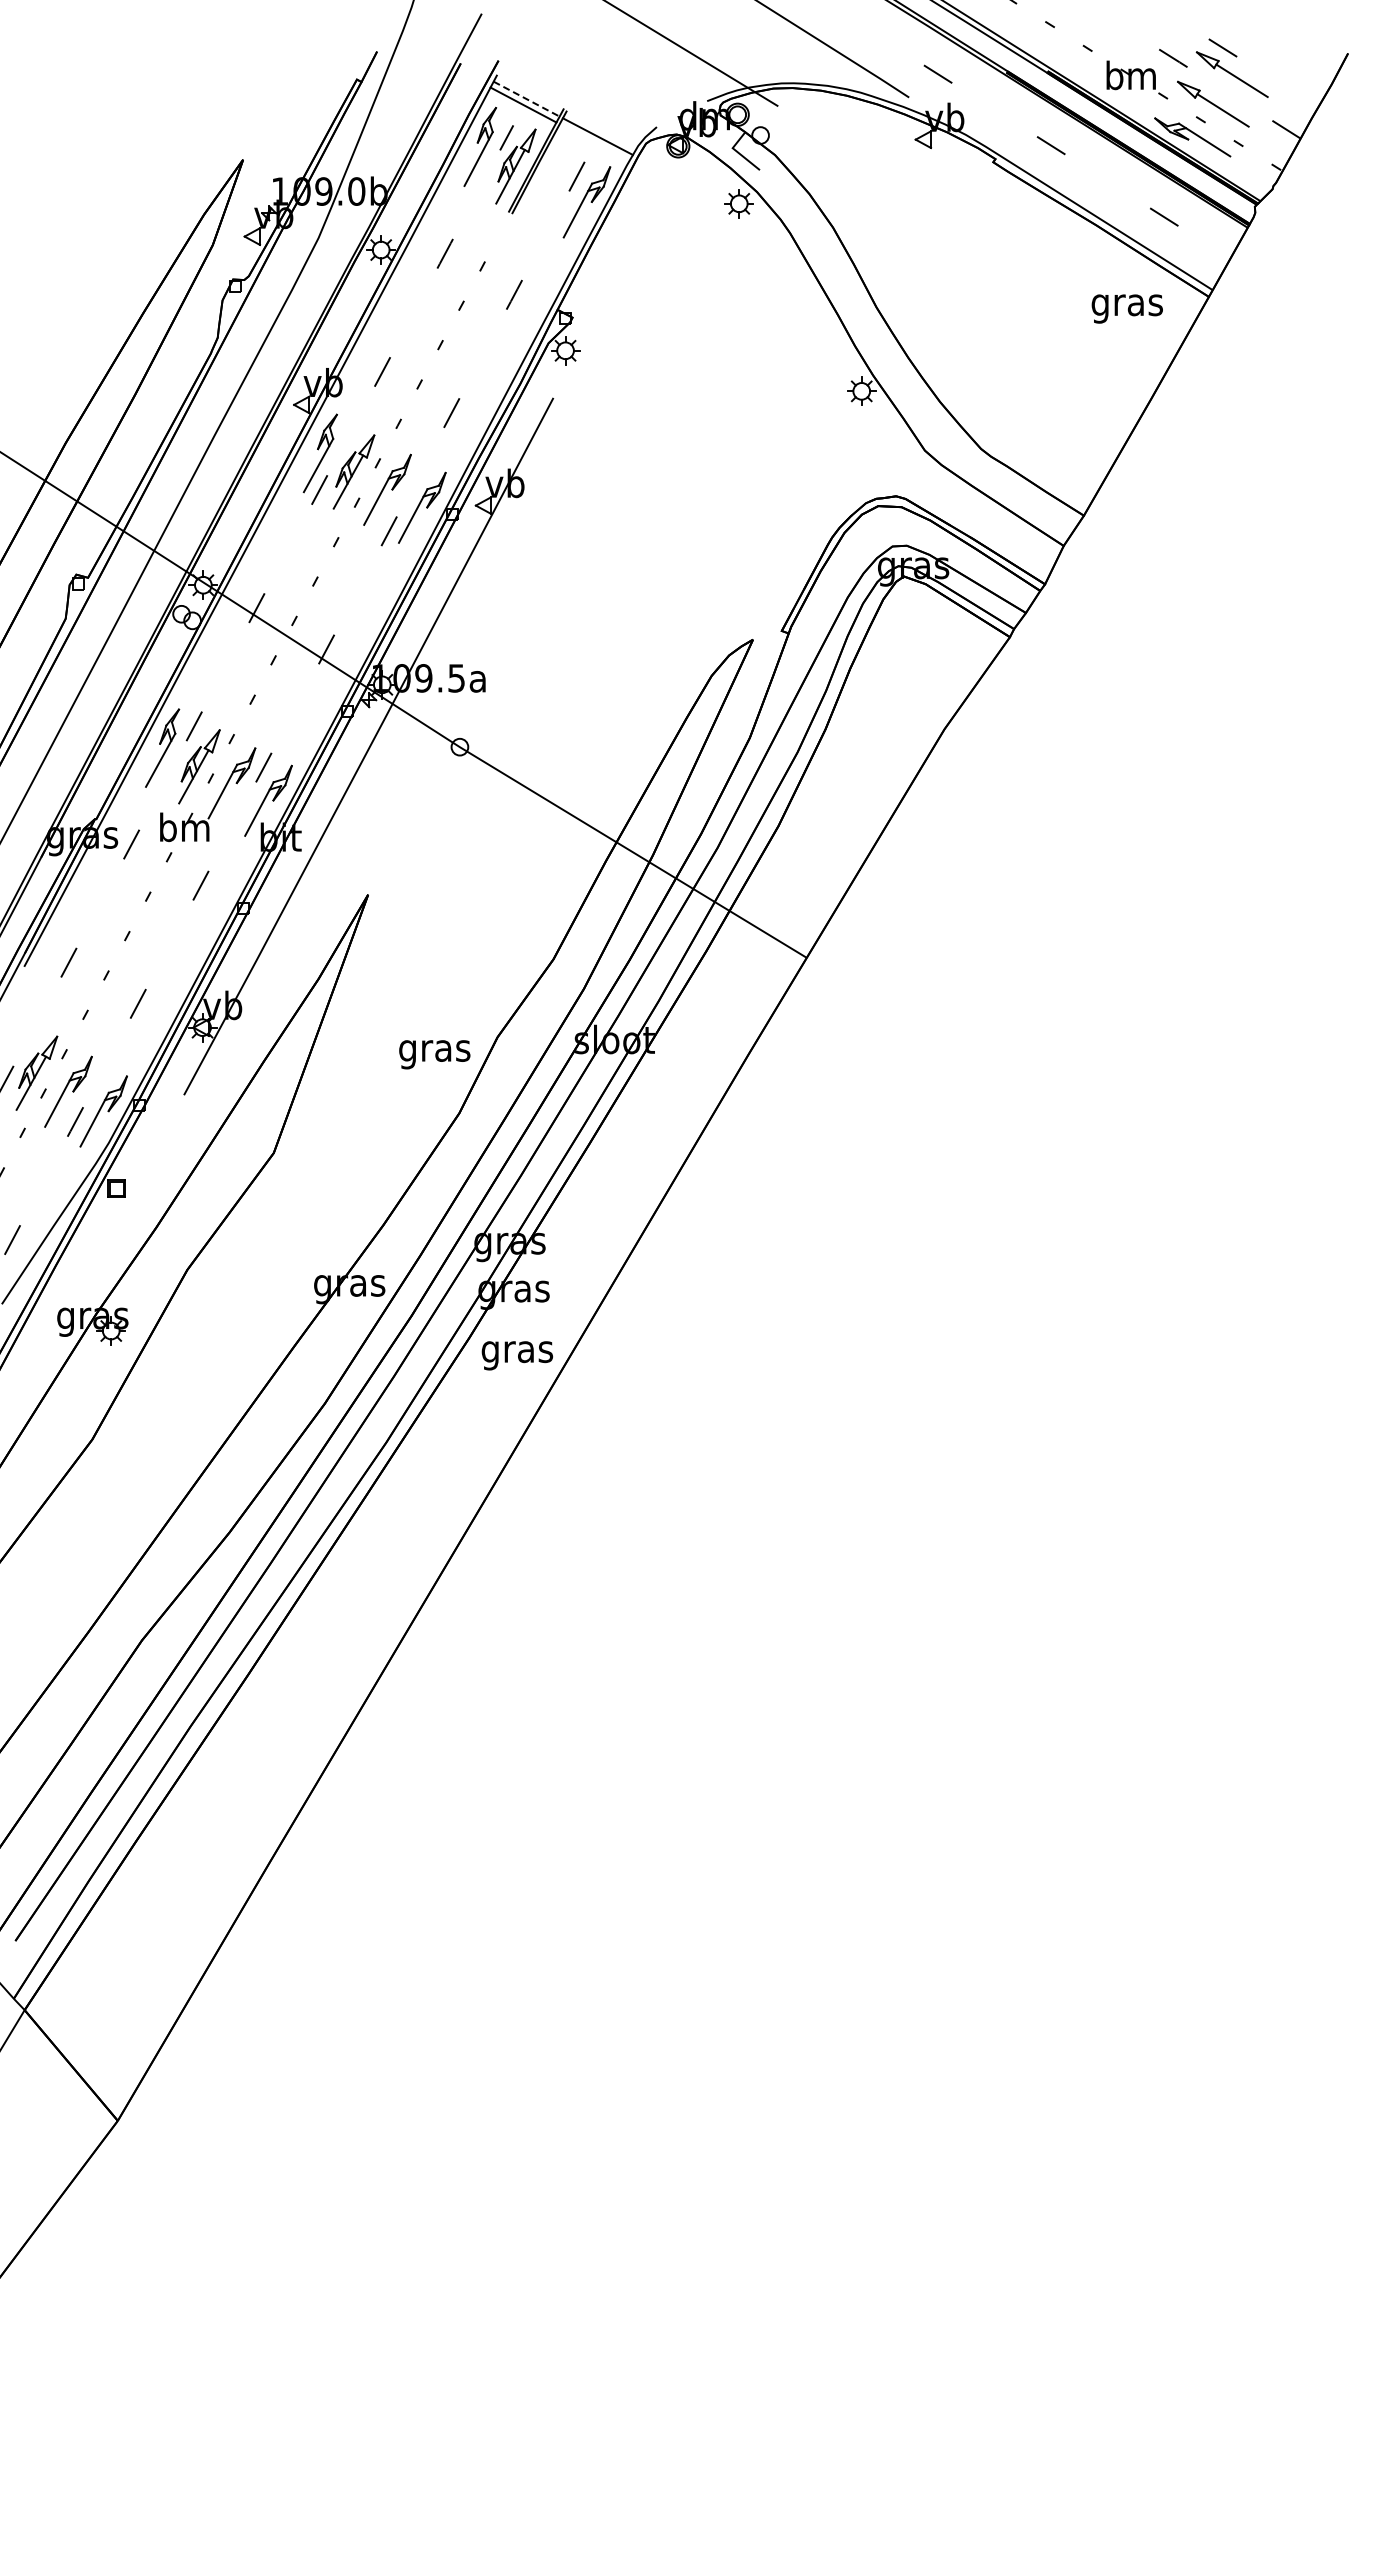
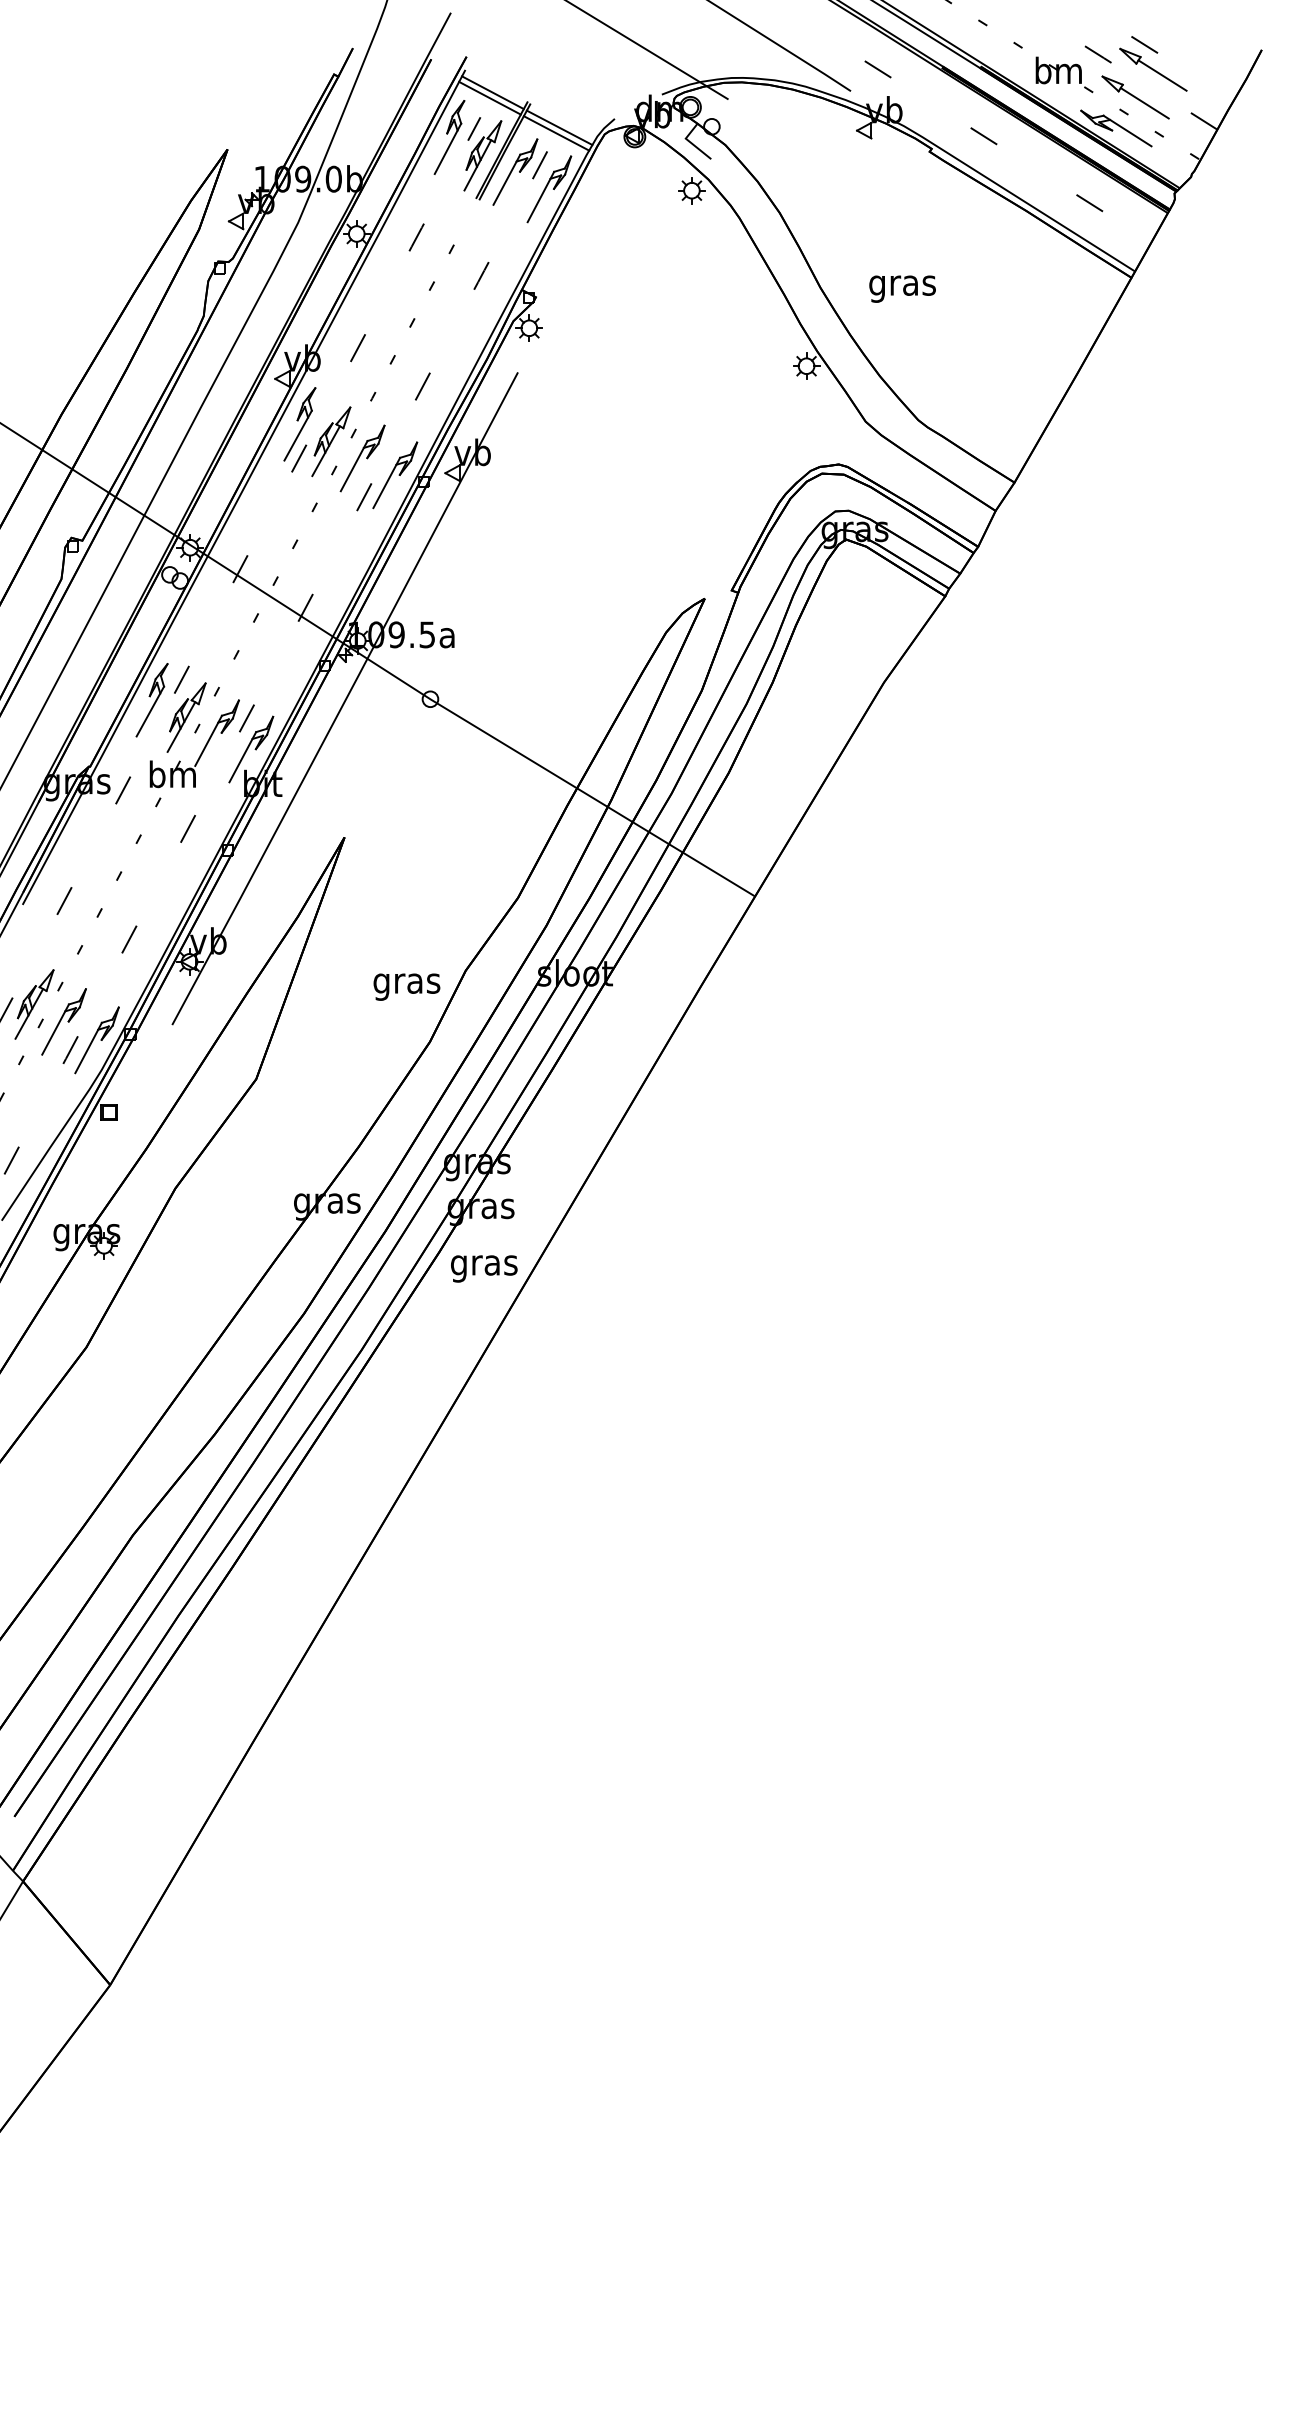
line: (527, 99) -> (493, 93), dashed -> solid
line: (594, 142) -> (556, 133), added
part: (550, 183) -> (515, 171), added
text: (1126, 308) -> (901, 288), moved

